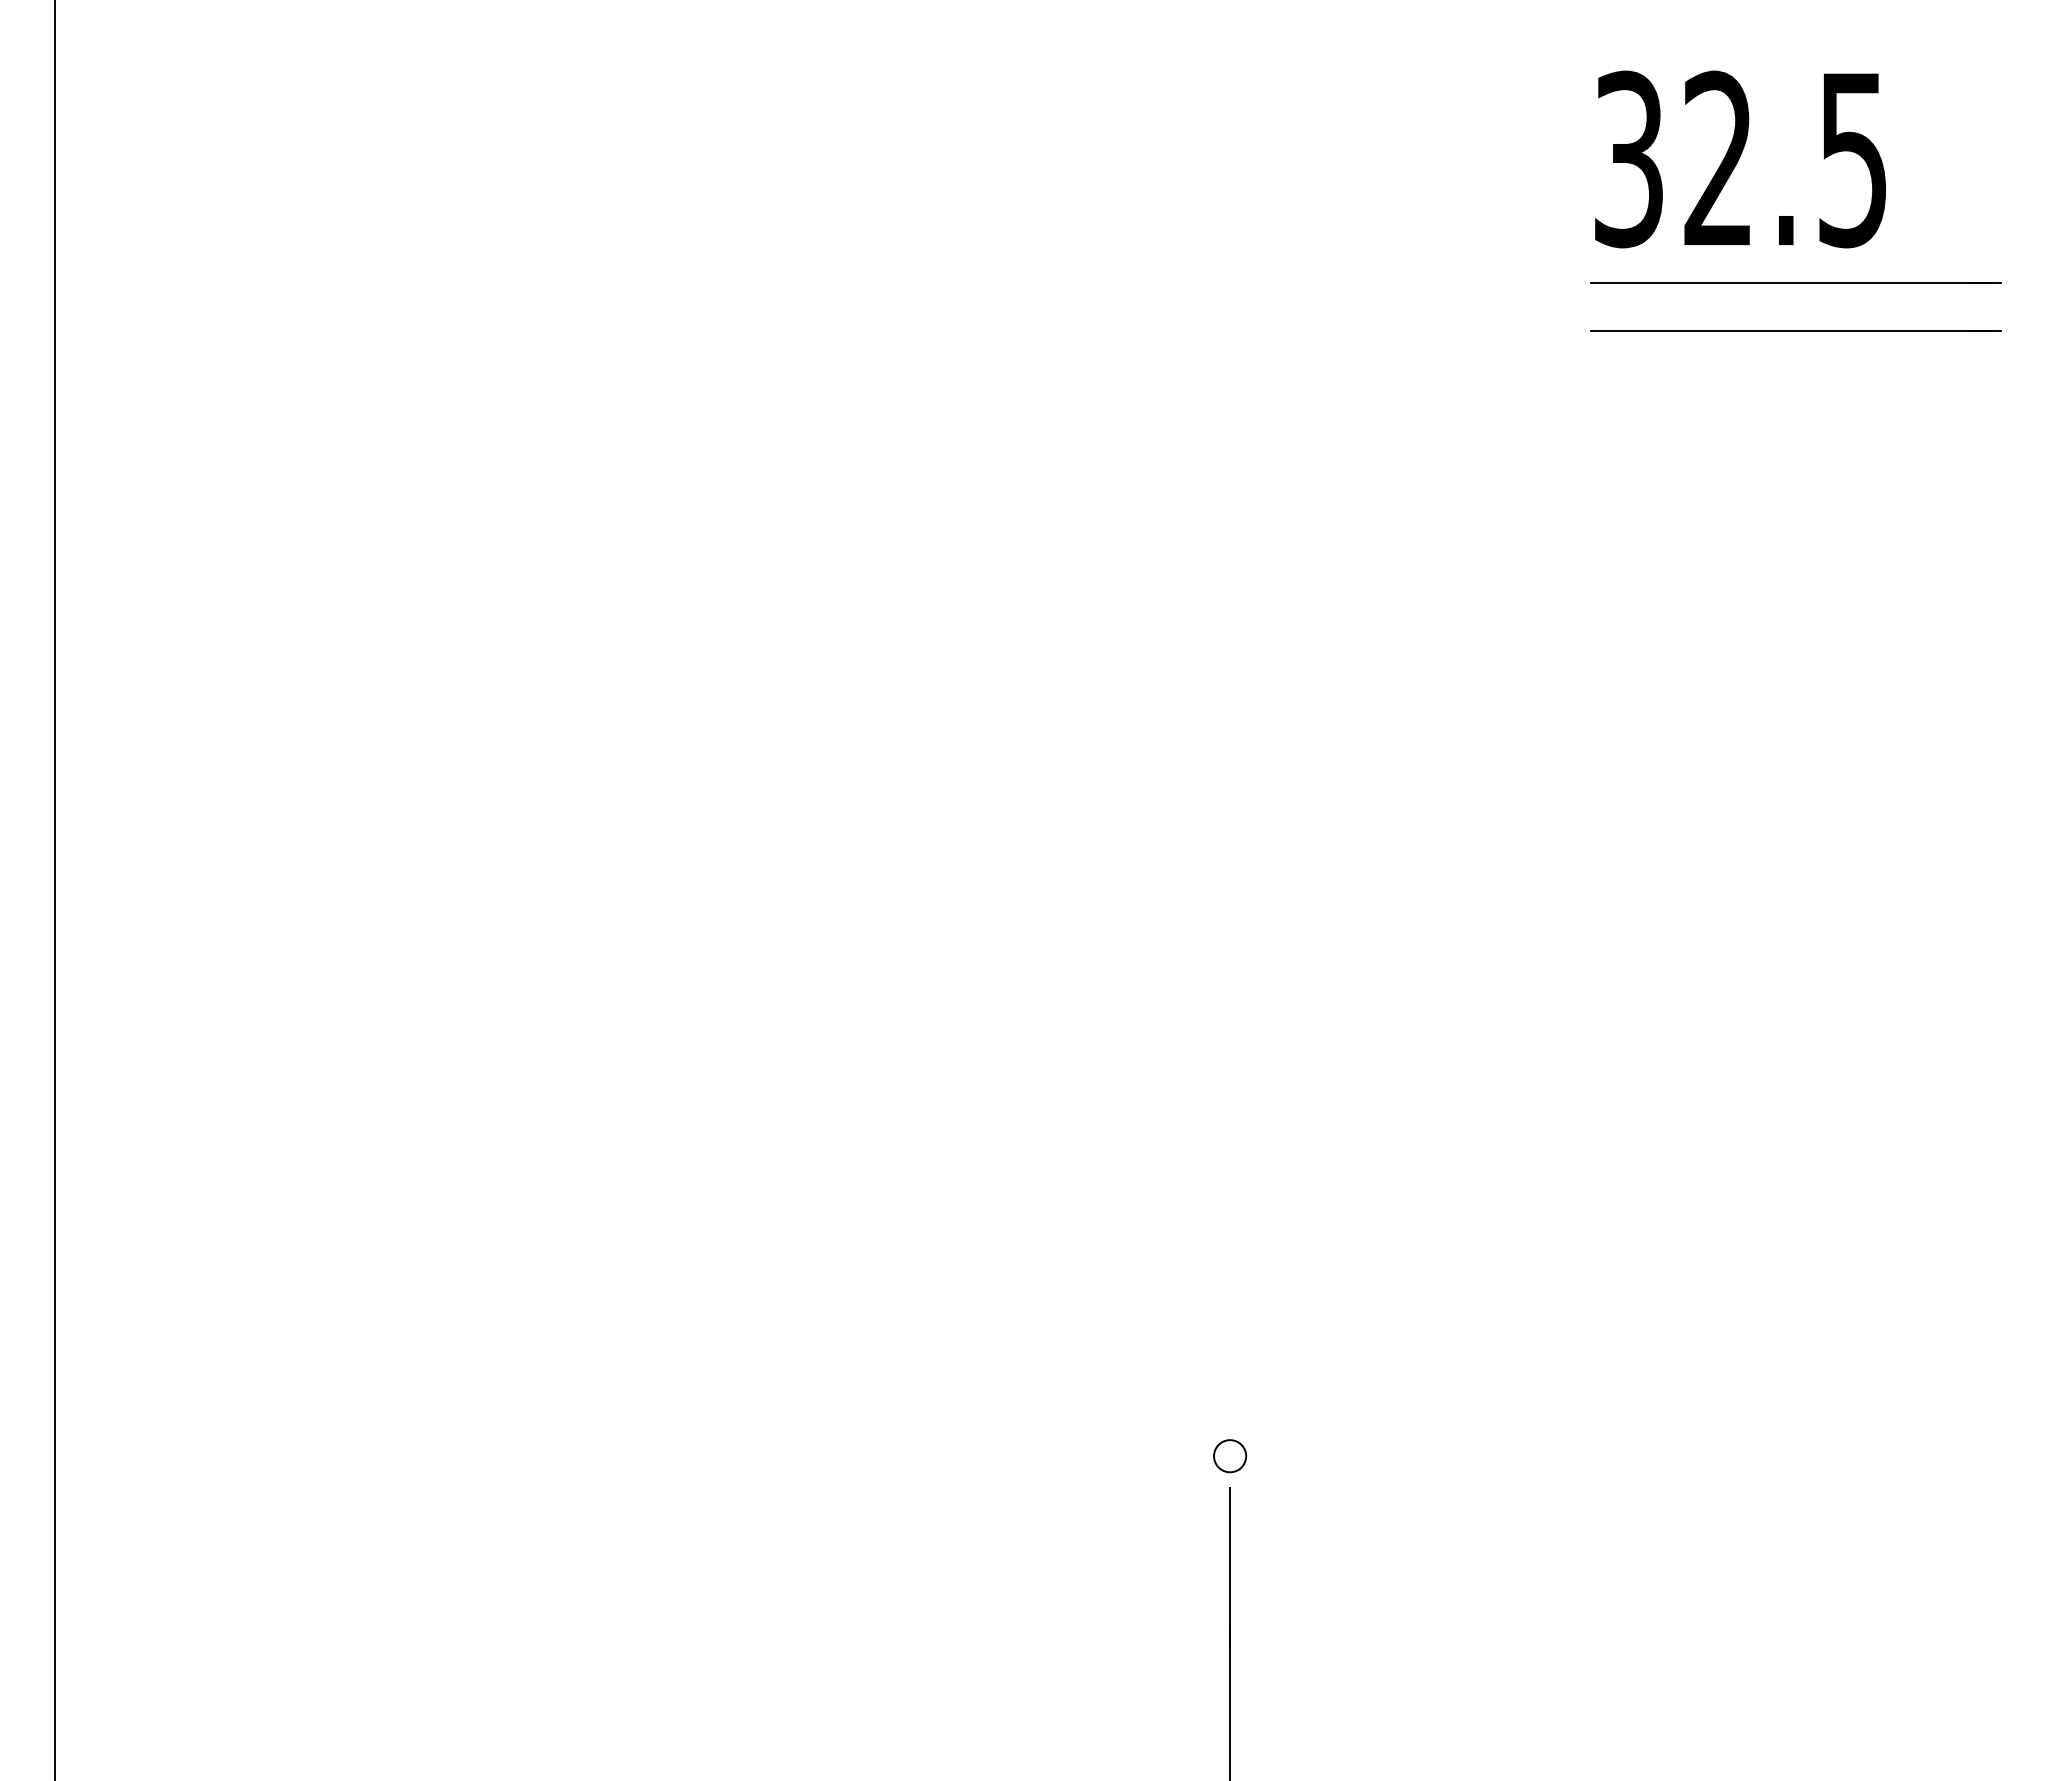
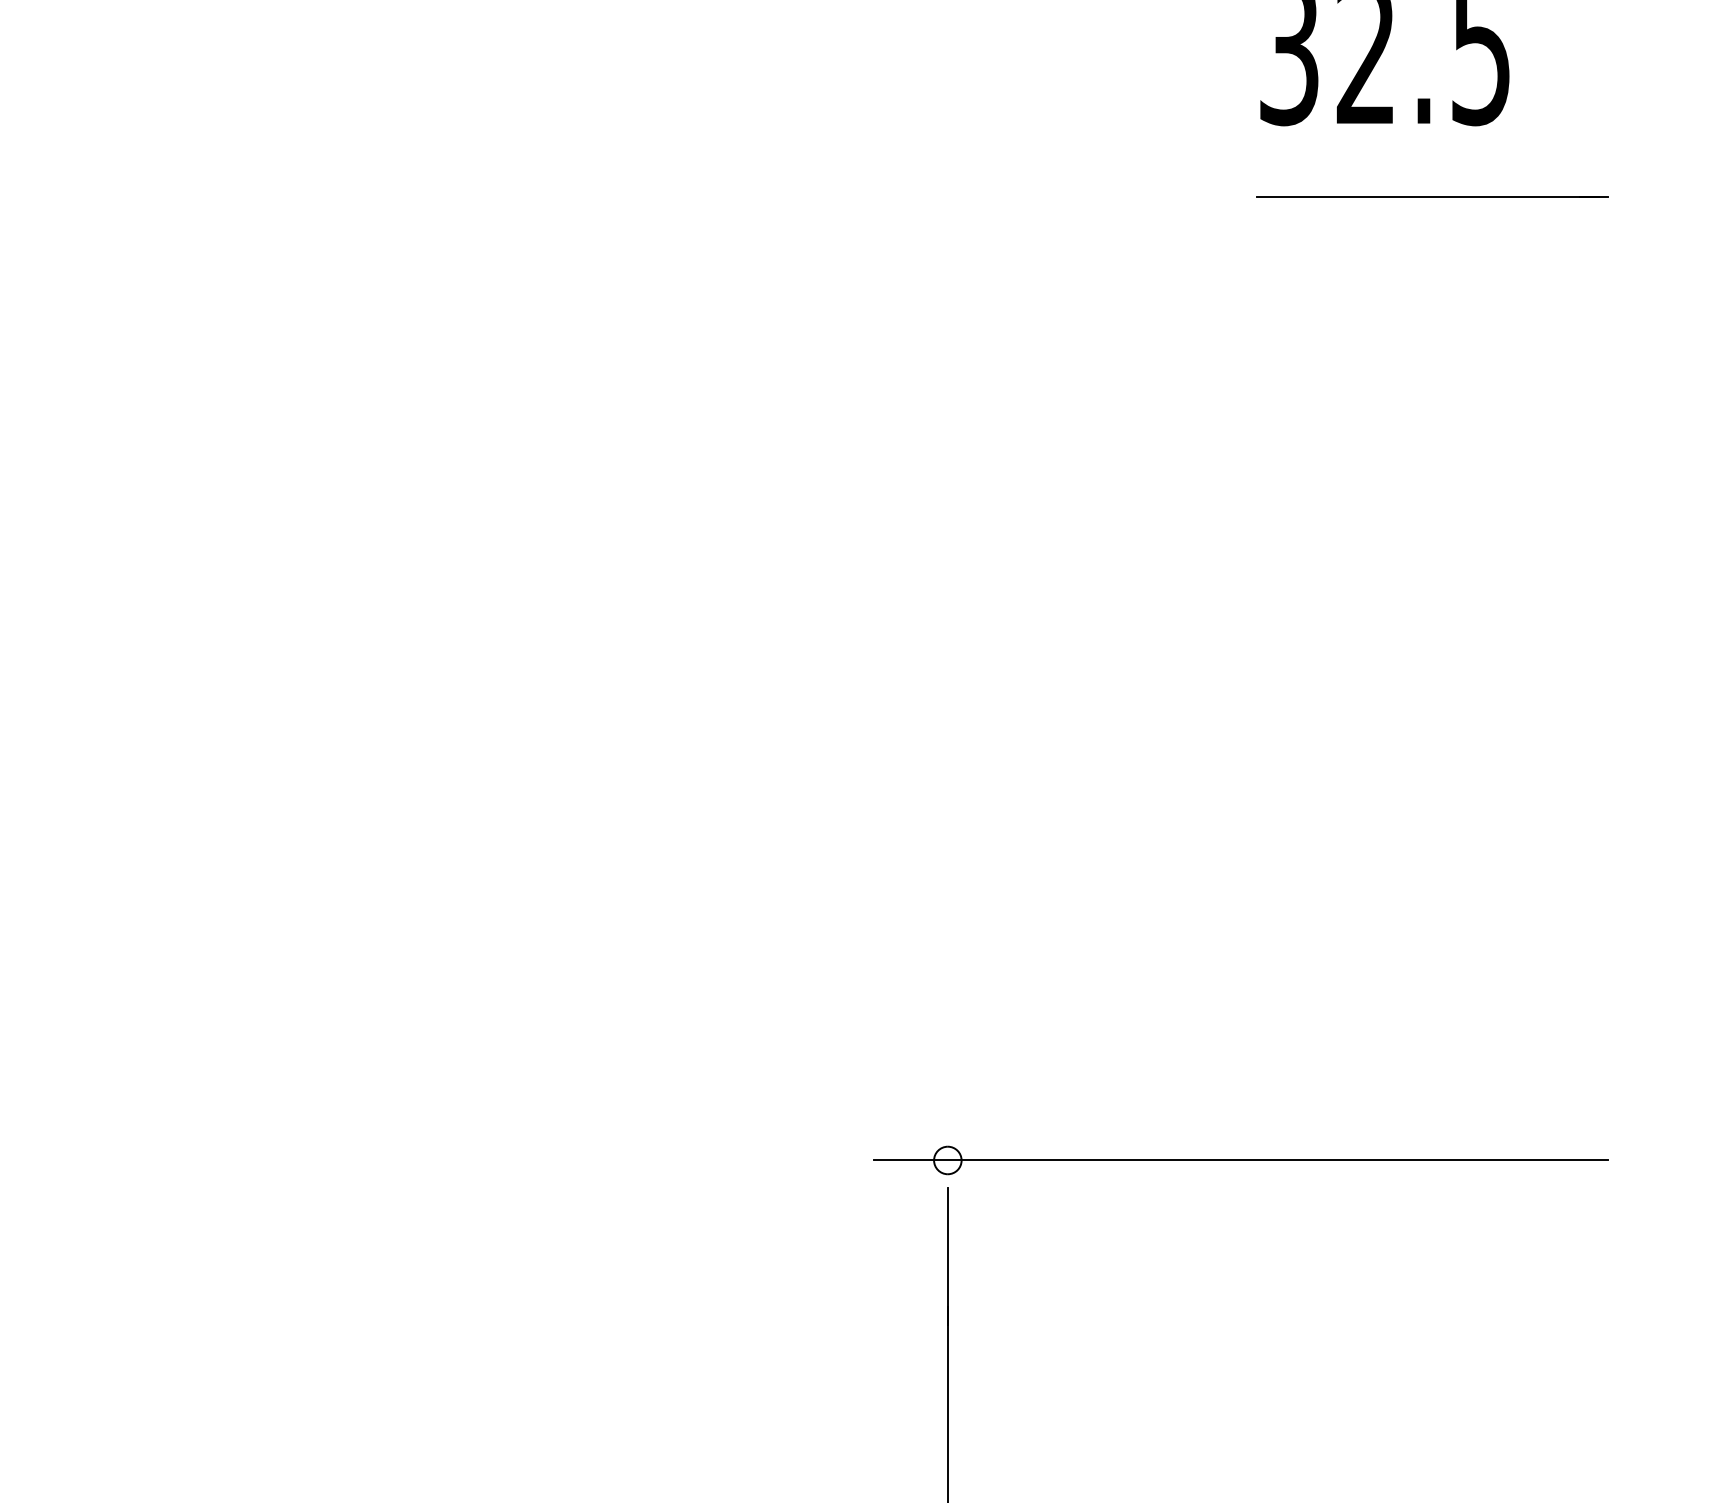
line: (1795, 282) -> (1431, 155), removed
line: (1572, 1456) -> (1240, 1160), added

